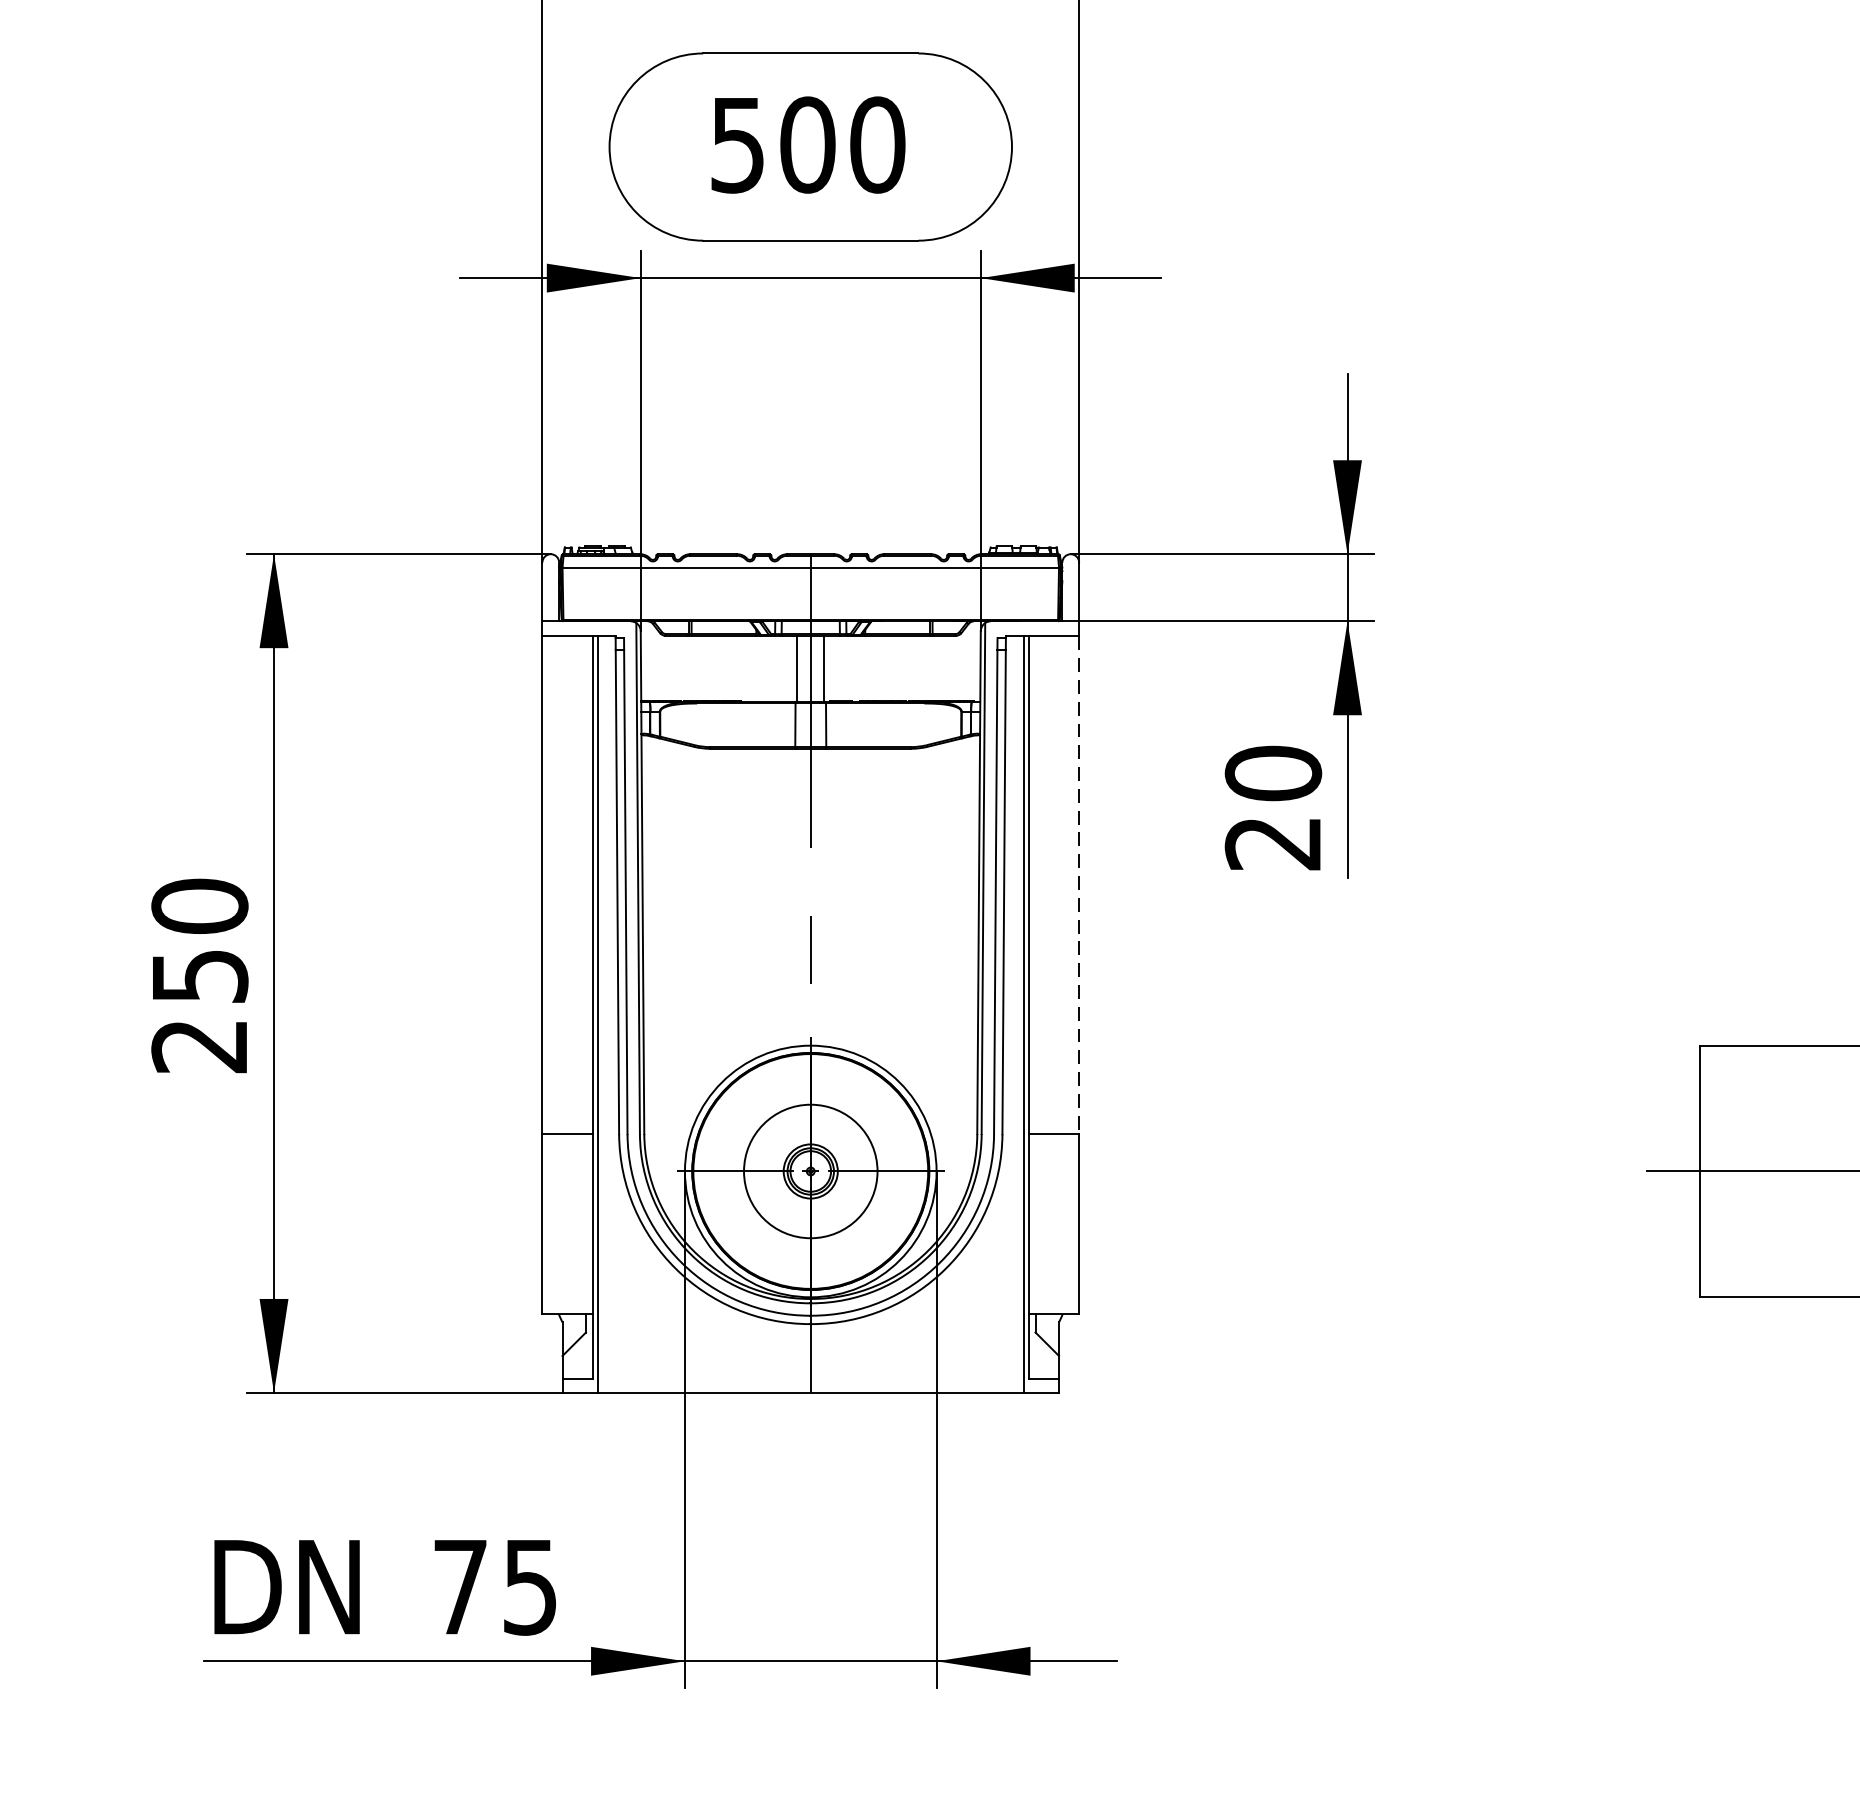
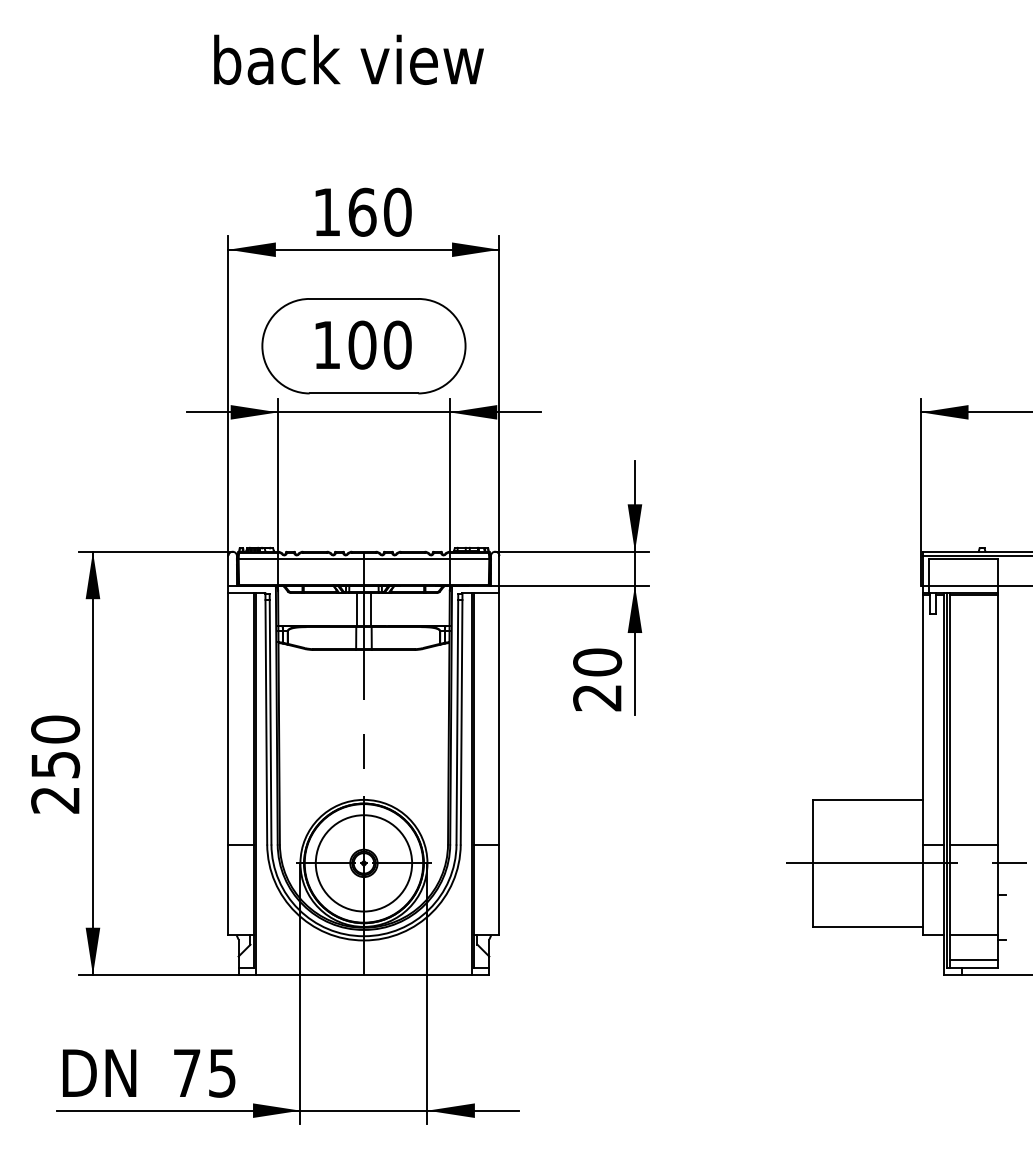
text: (738, 145) -> (327, 345), 500 -> 100
line: (1079, 884) -> (499, 718), dashed -> solid
circle: (809, 1171) -> (363, 863), size x1.43

